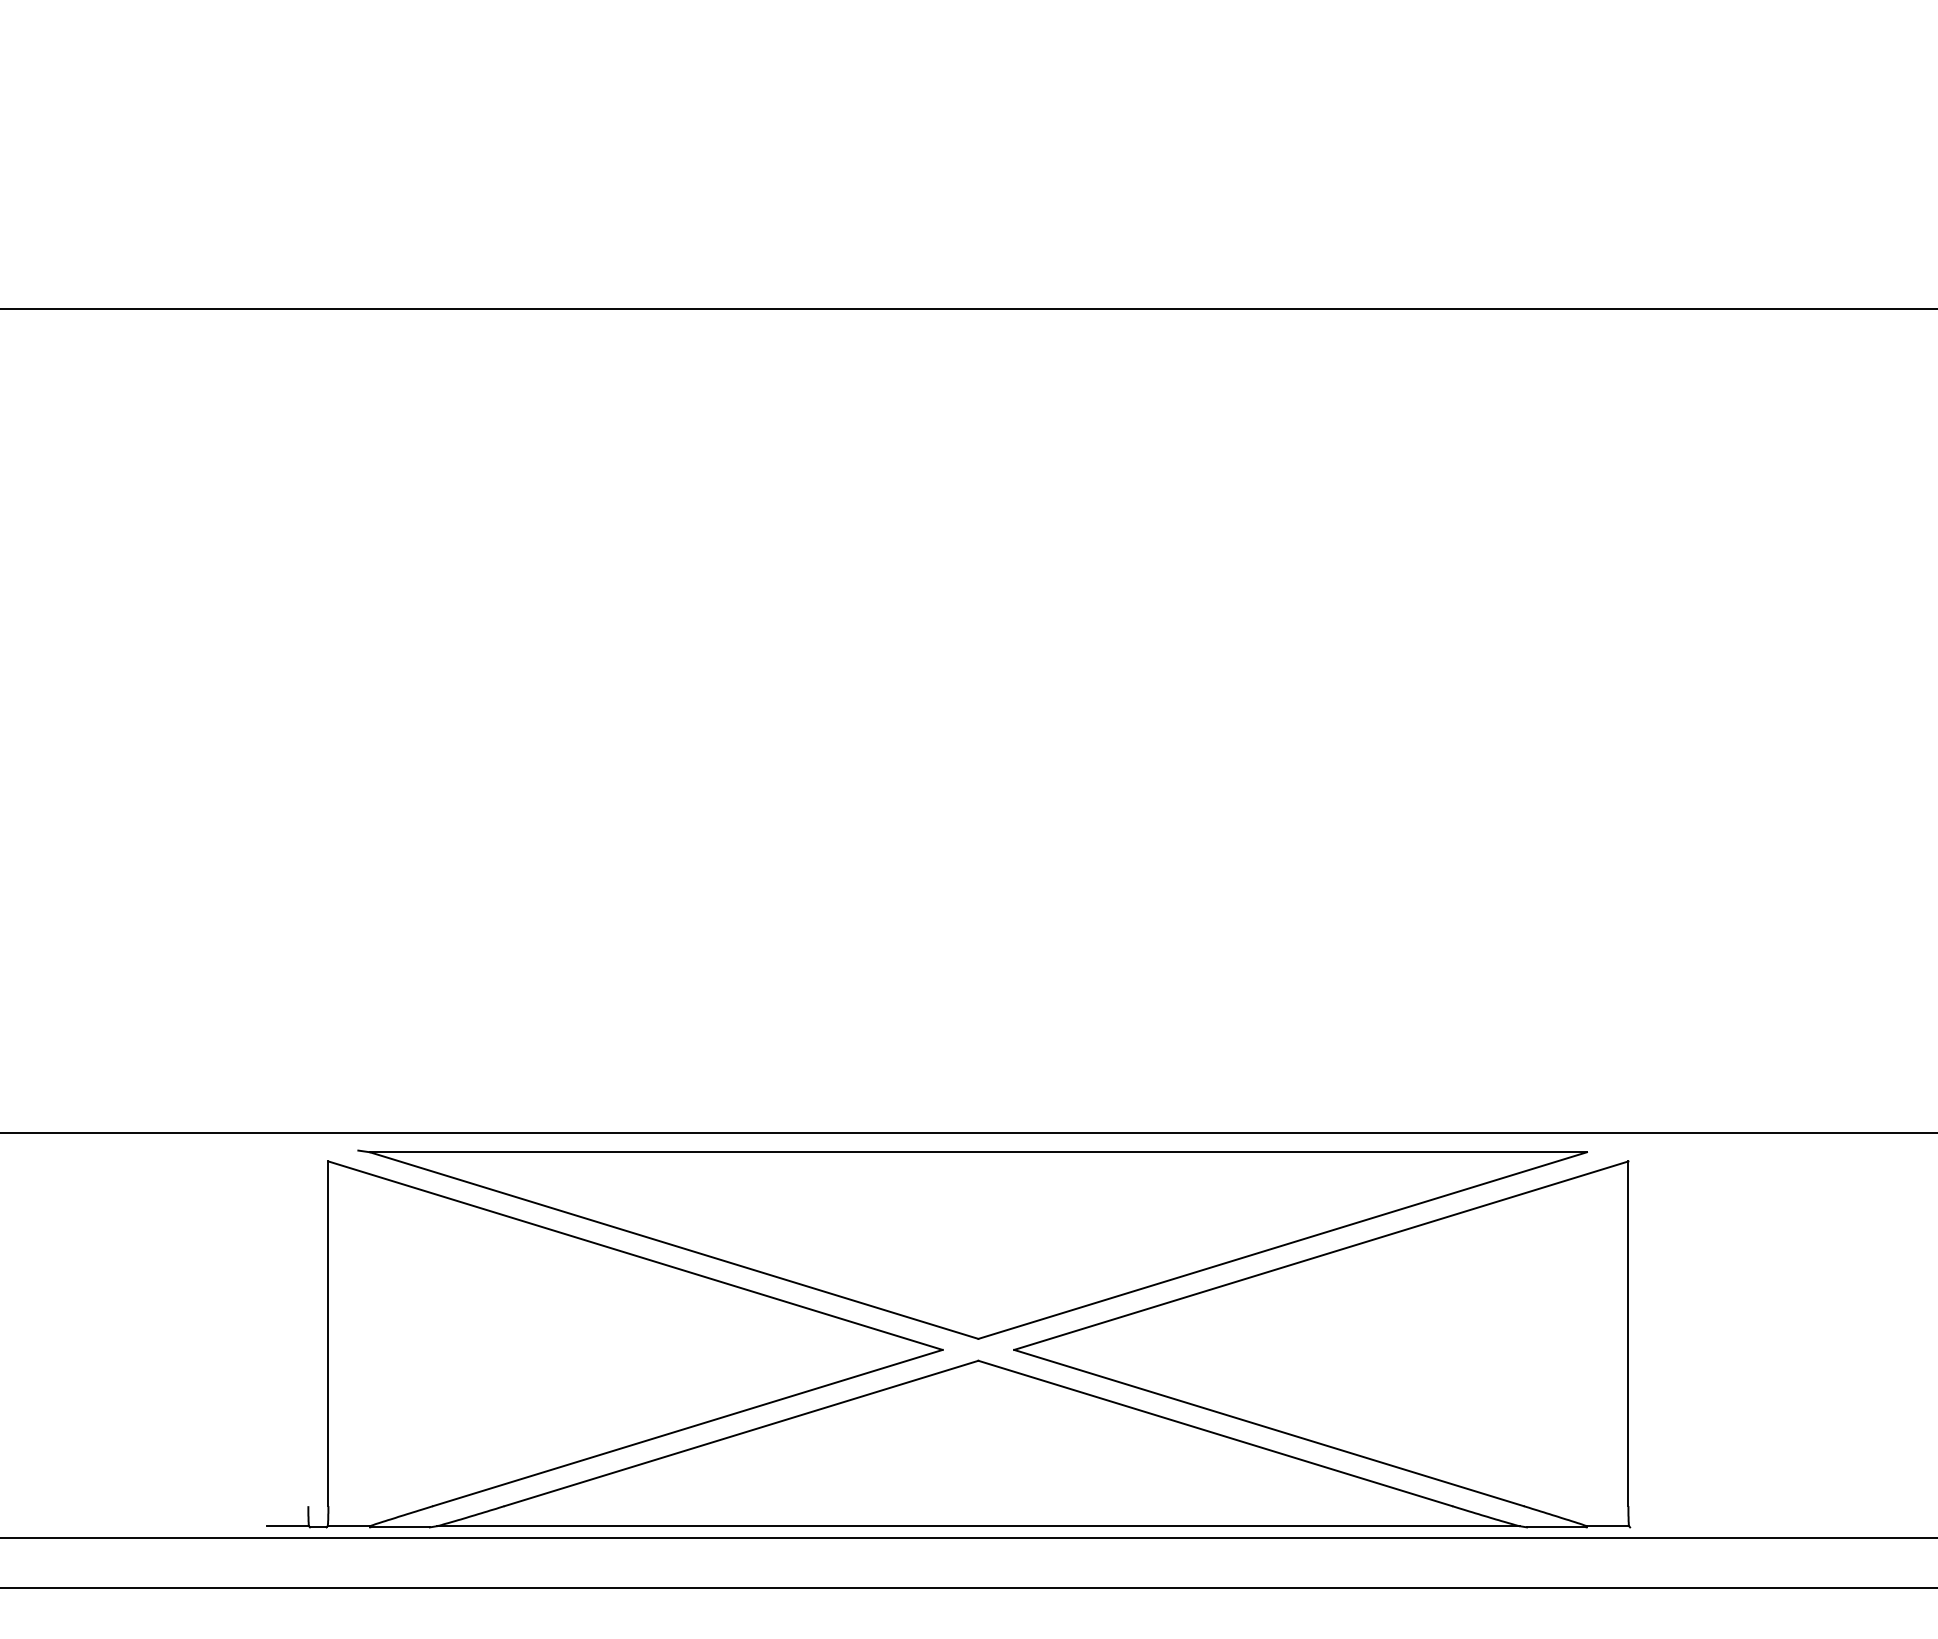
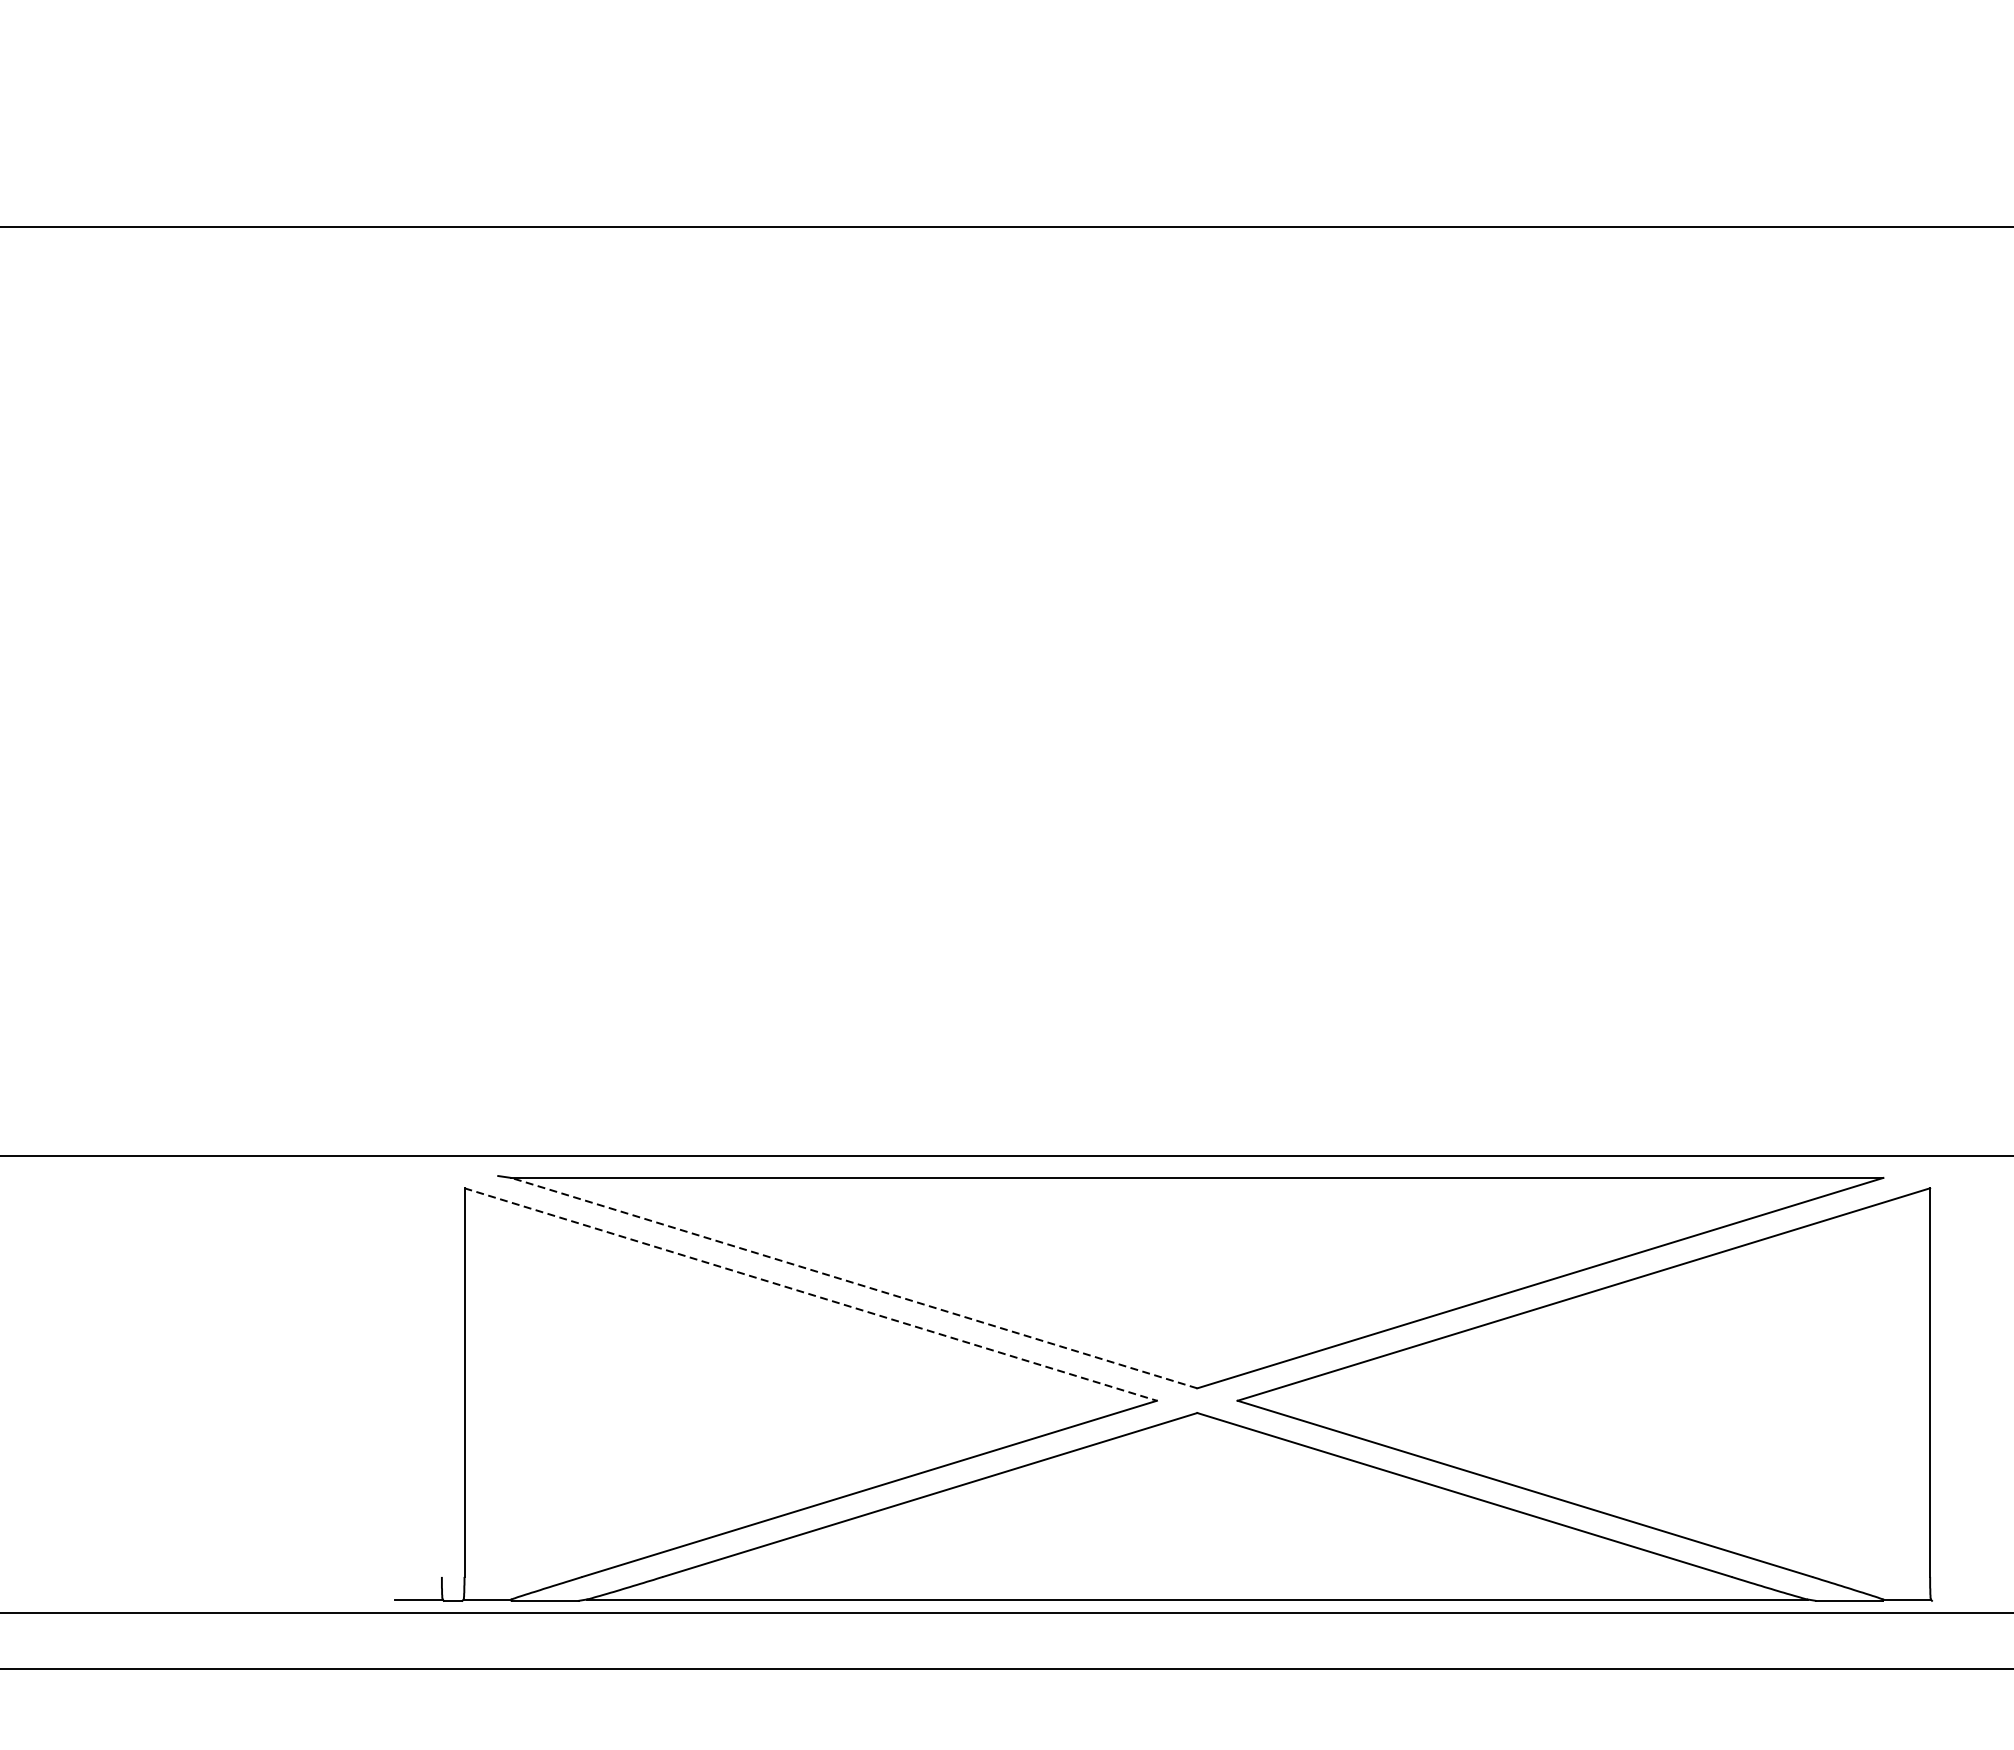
line: (673, 1245) -> (853, 1283), solid -> dashed
line: (636, 1255) -> (811, 1294), solid -> dashed

